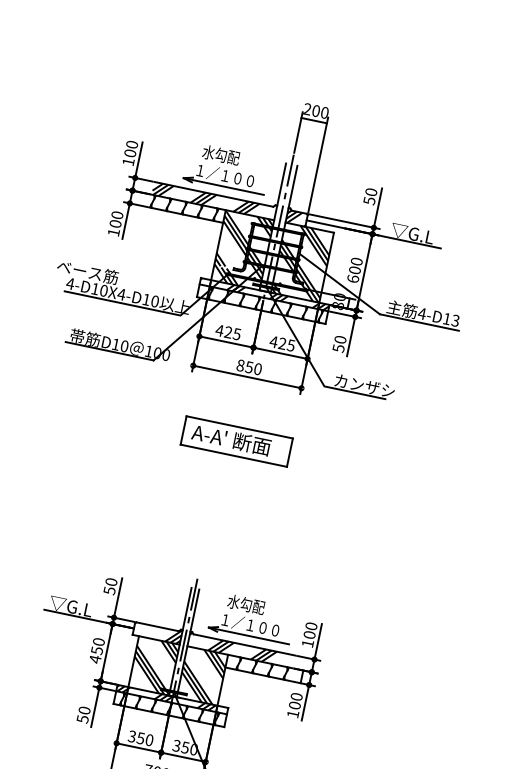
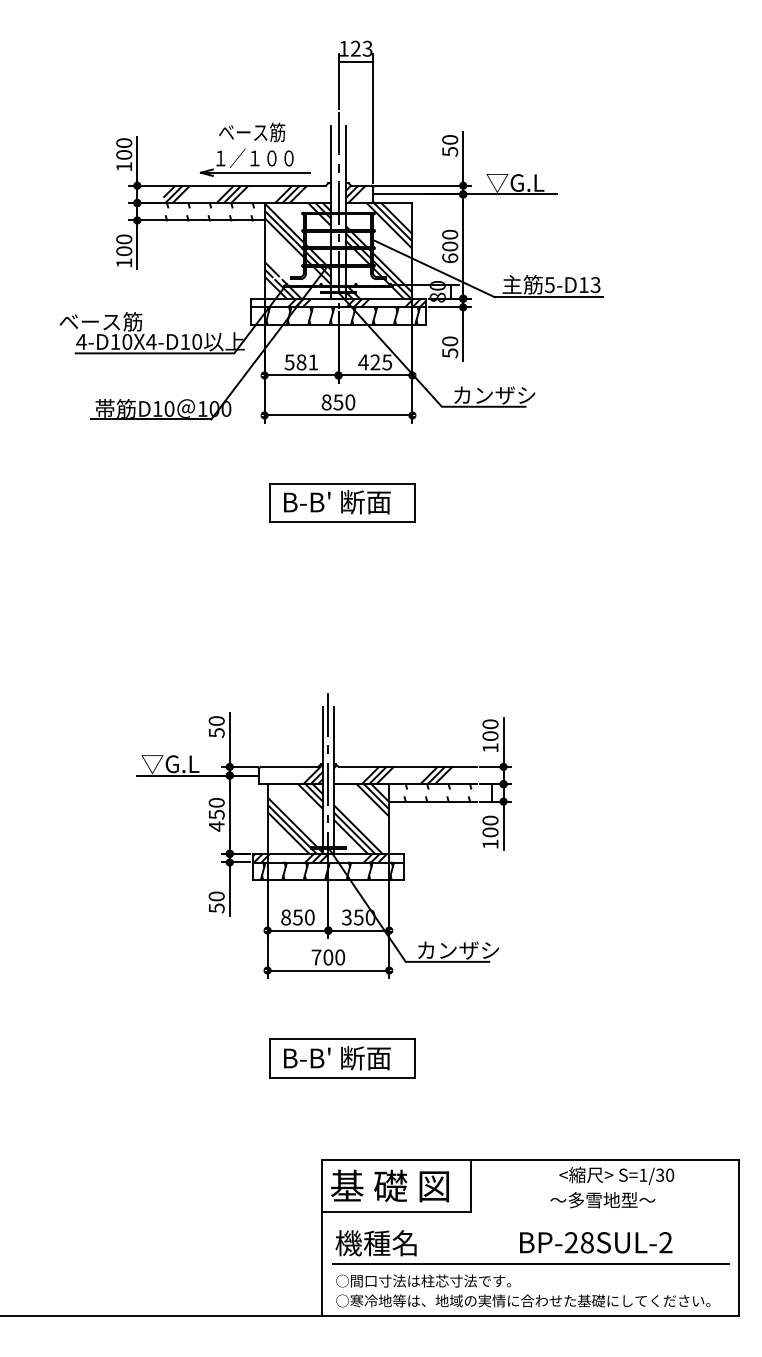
text: (315, 110) -> (355, 48), 200 -> 123
text: (226, 156) -> (251, 132), 水勾配 -> ベース筋
hatch: (184, 207) -> (209, 211), removed
text: (421, 314) -> (549, 285), 4-D13 -> 5-D13
text: (228, 332) -> (301, 362), 425 -> 581
text: (231, 440) -> (335, 502), A-A' 断面 -> B-B' 断面
part: (251, 618) -> (410, 730), removed
hatch: (262, 668) -> (437, 792), removed
text: (131, 736) -> (285, 917), 350 -> 850

